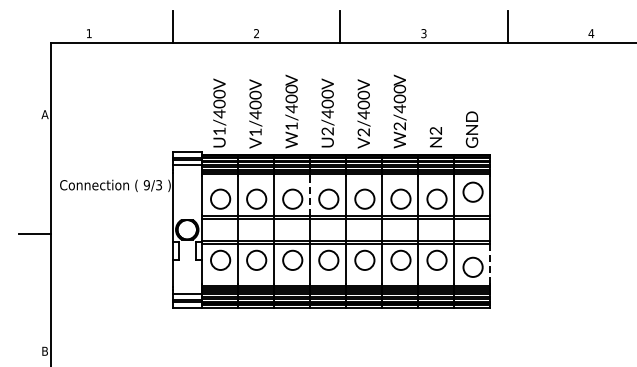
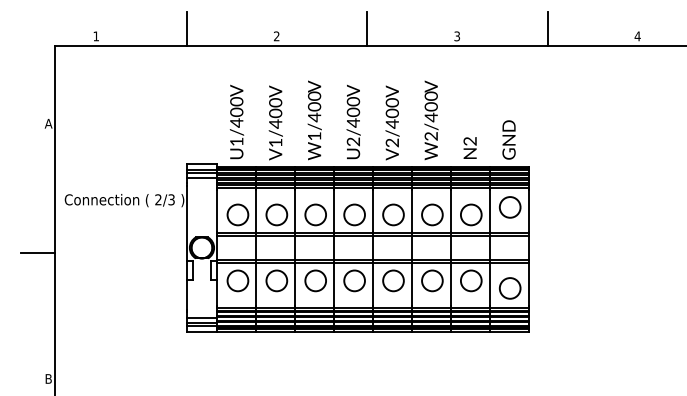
text: (146, 185) -> (158, 200), 9/3 -> 2/3
line: (309, 195) -> (333, 210), dashed -> solid
line: (490, 264) -> (528, 285), dashed -> solid

